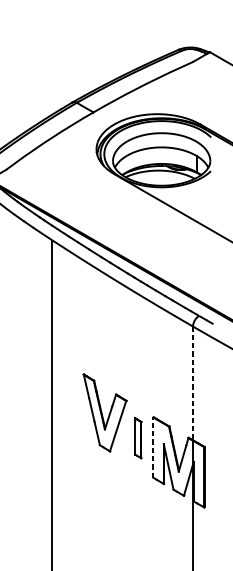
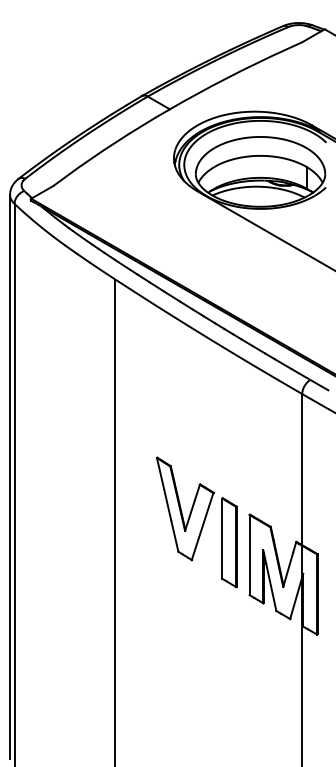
line: (193, 383) -> (302, 469), dashed -> solid
part: (138, 438) -> (229, 542), size x1.67
line: (153, 447) -> (249, 554), dashed -> solid

